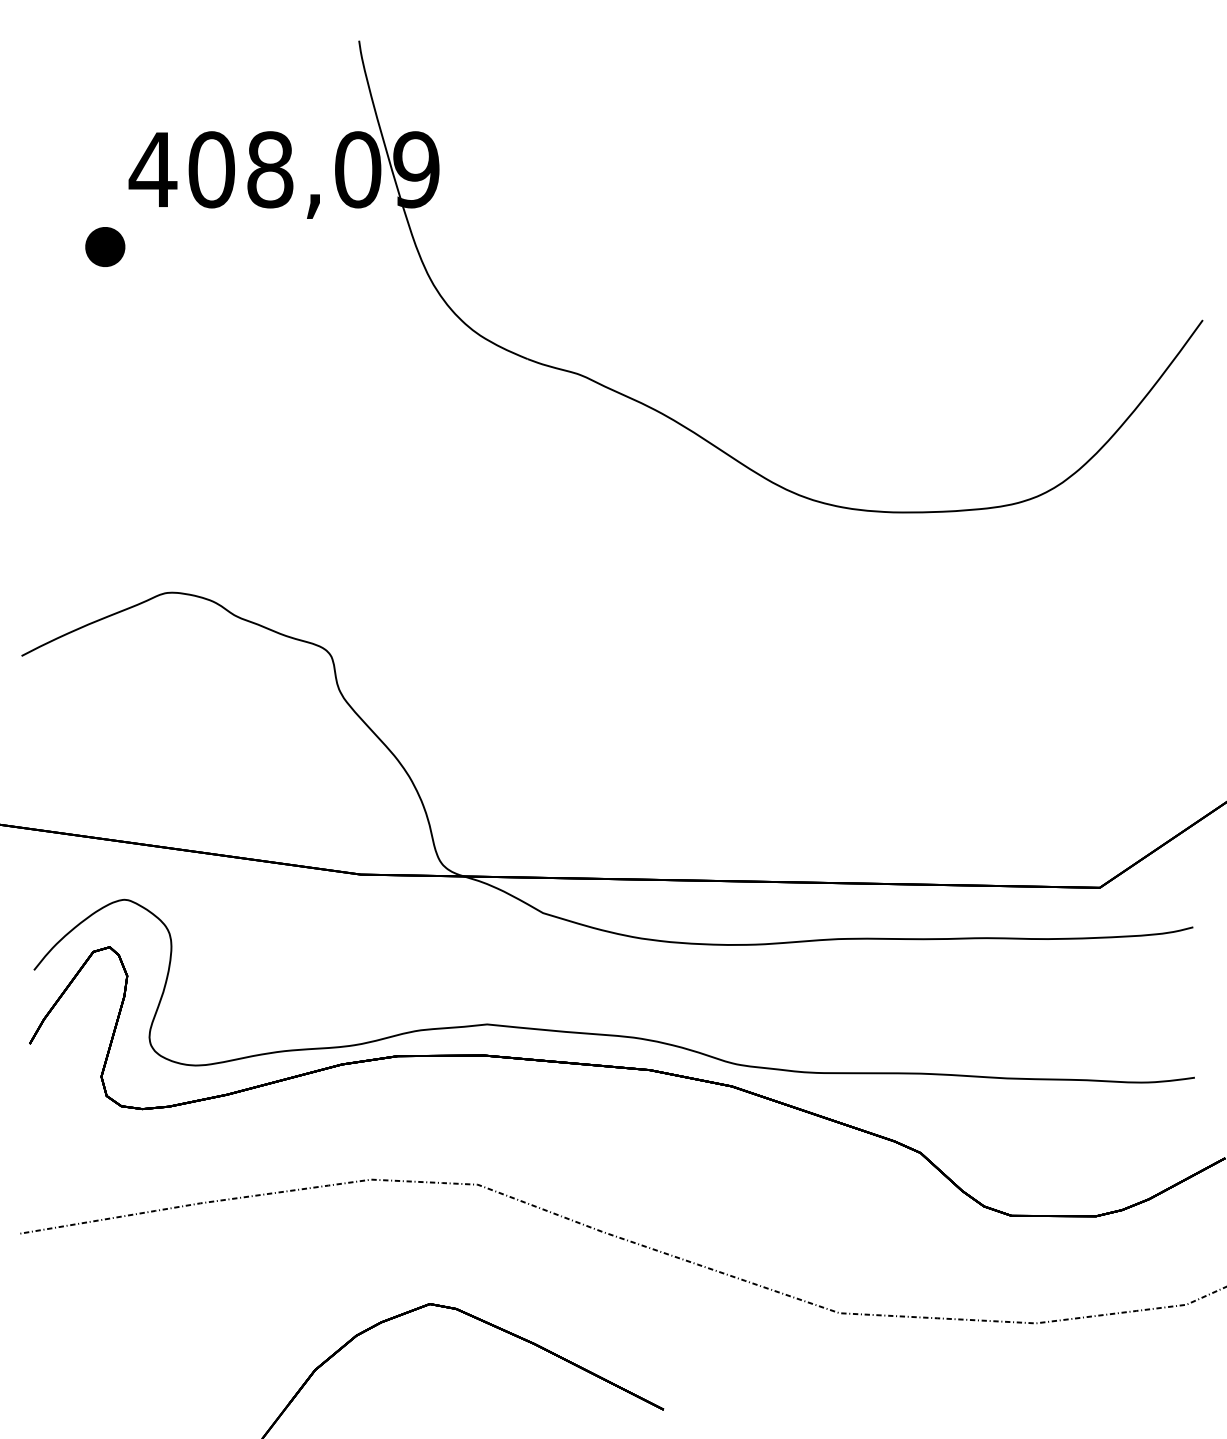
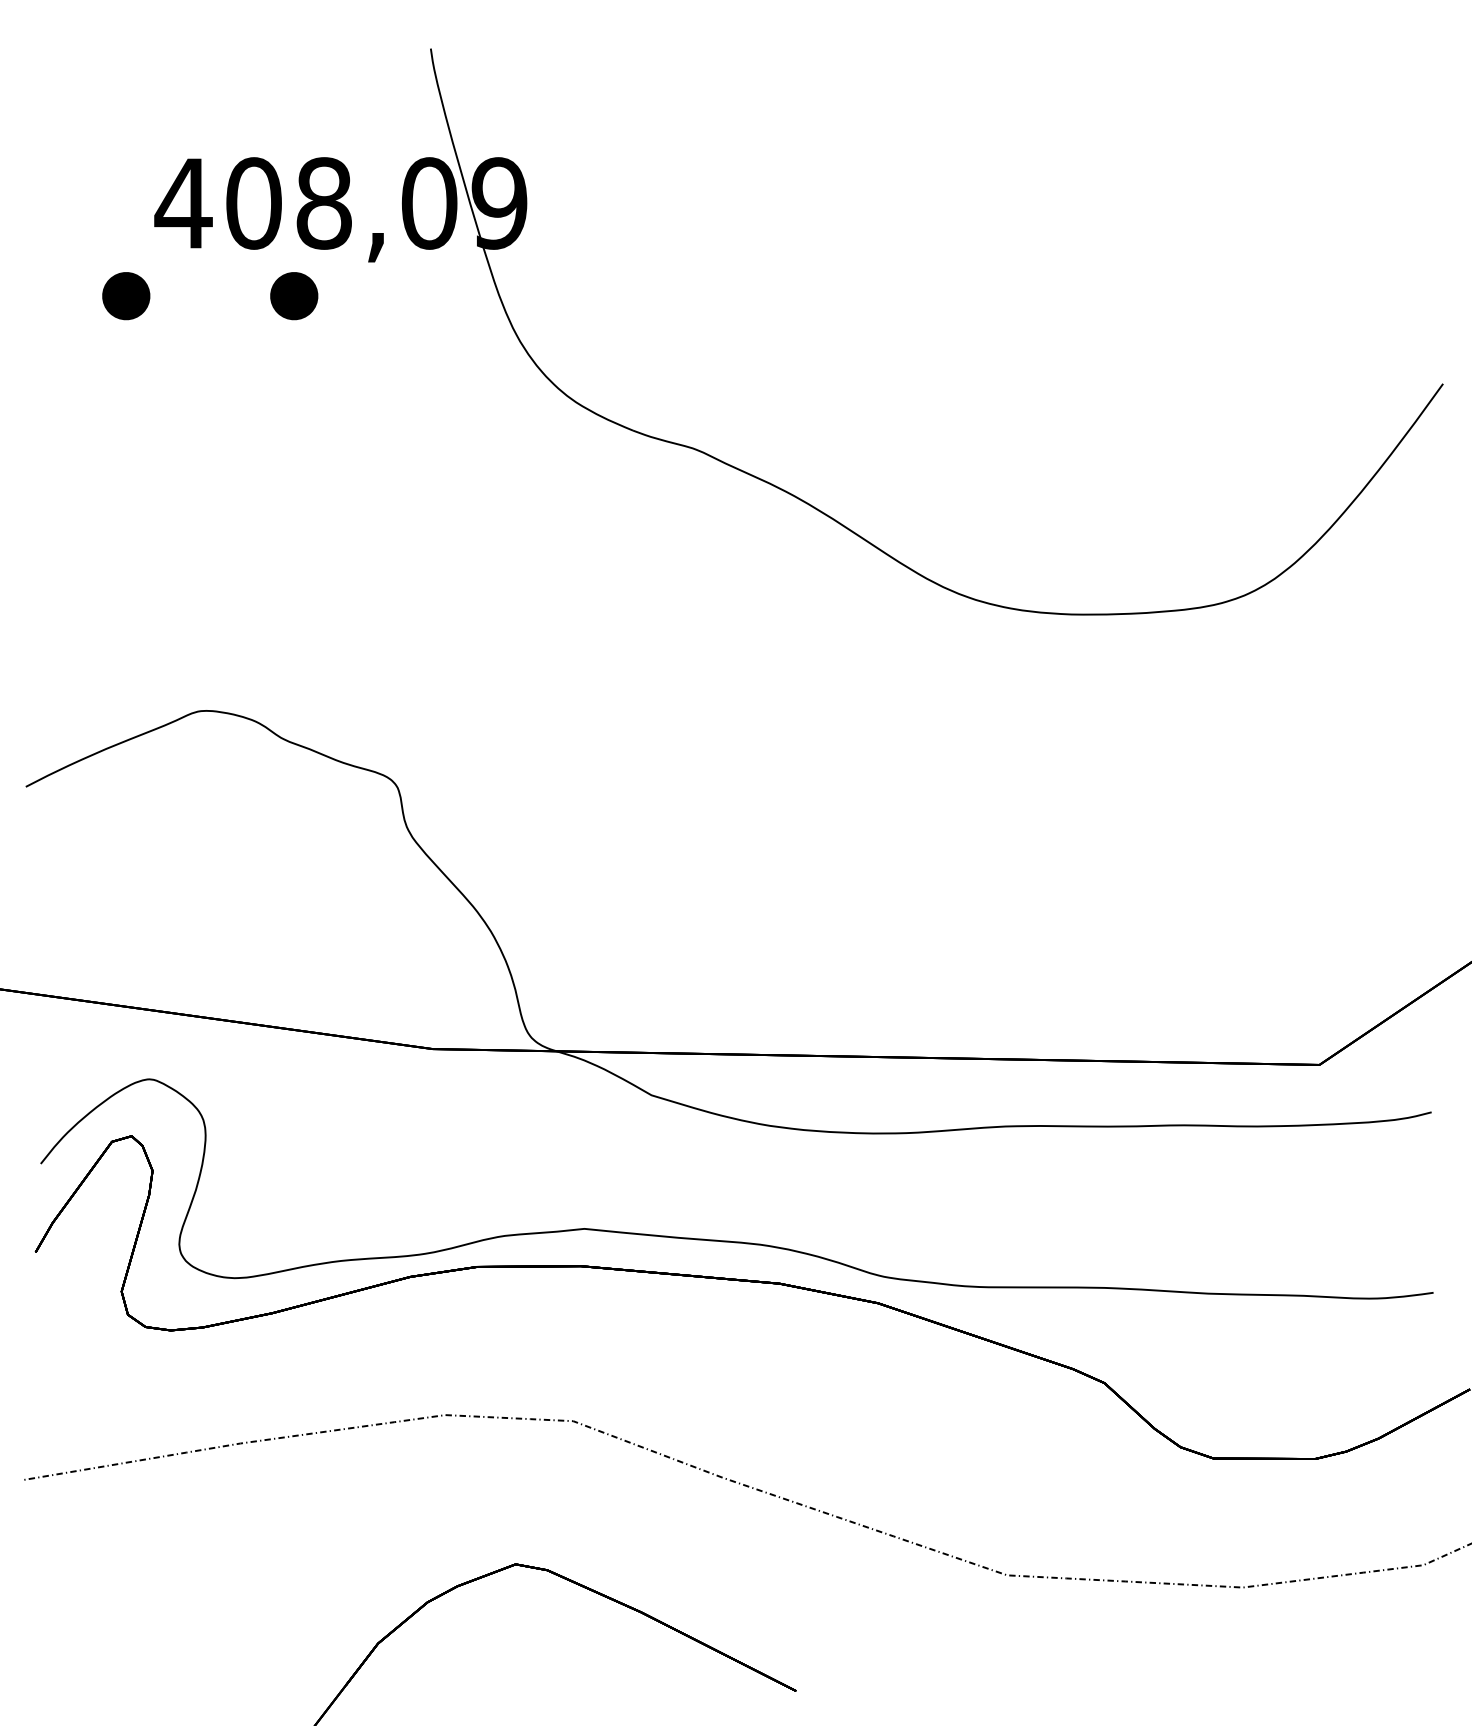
part: (245, 246) -> (294, 295), added

